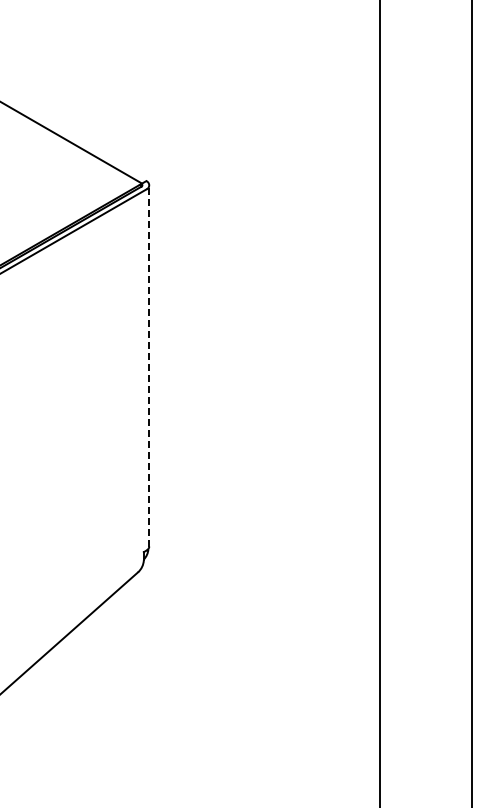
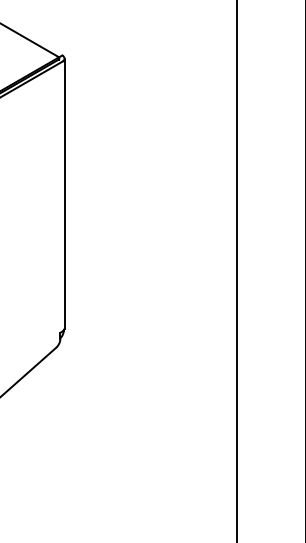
line: (149, 365) -> (64, 193), dashed -> solid

